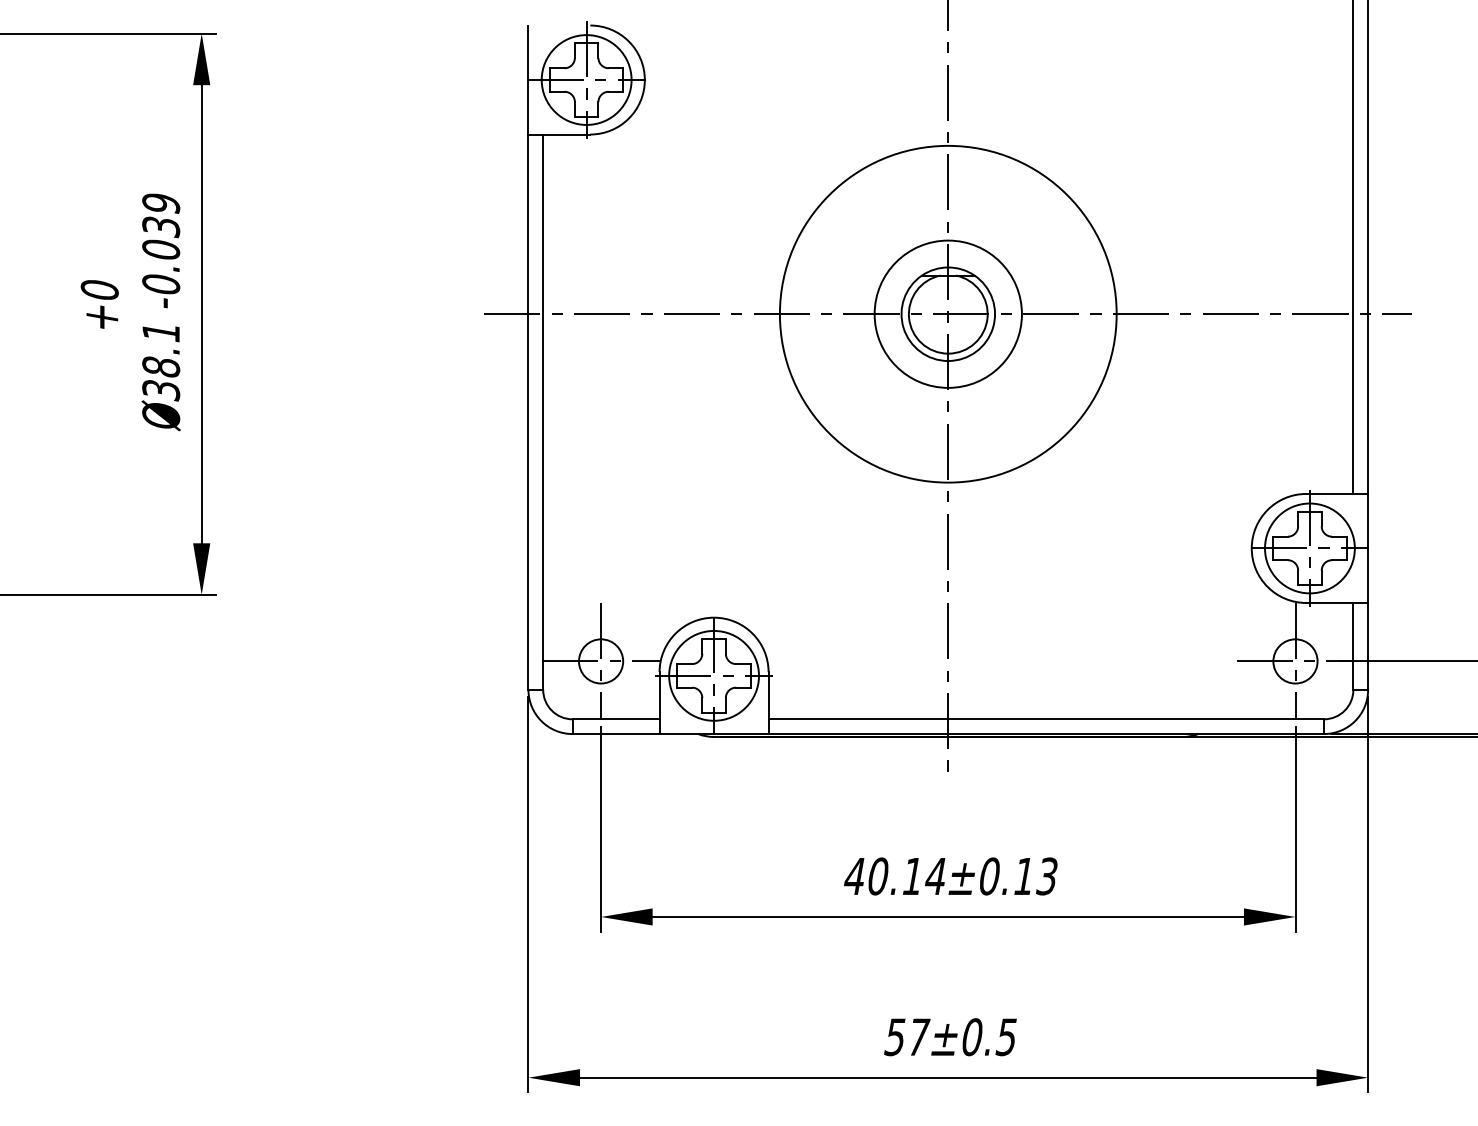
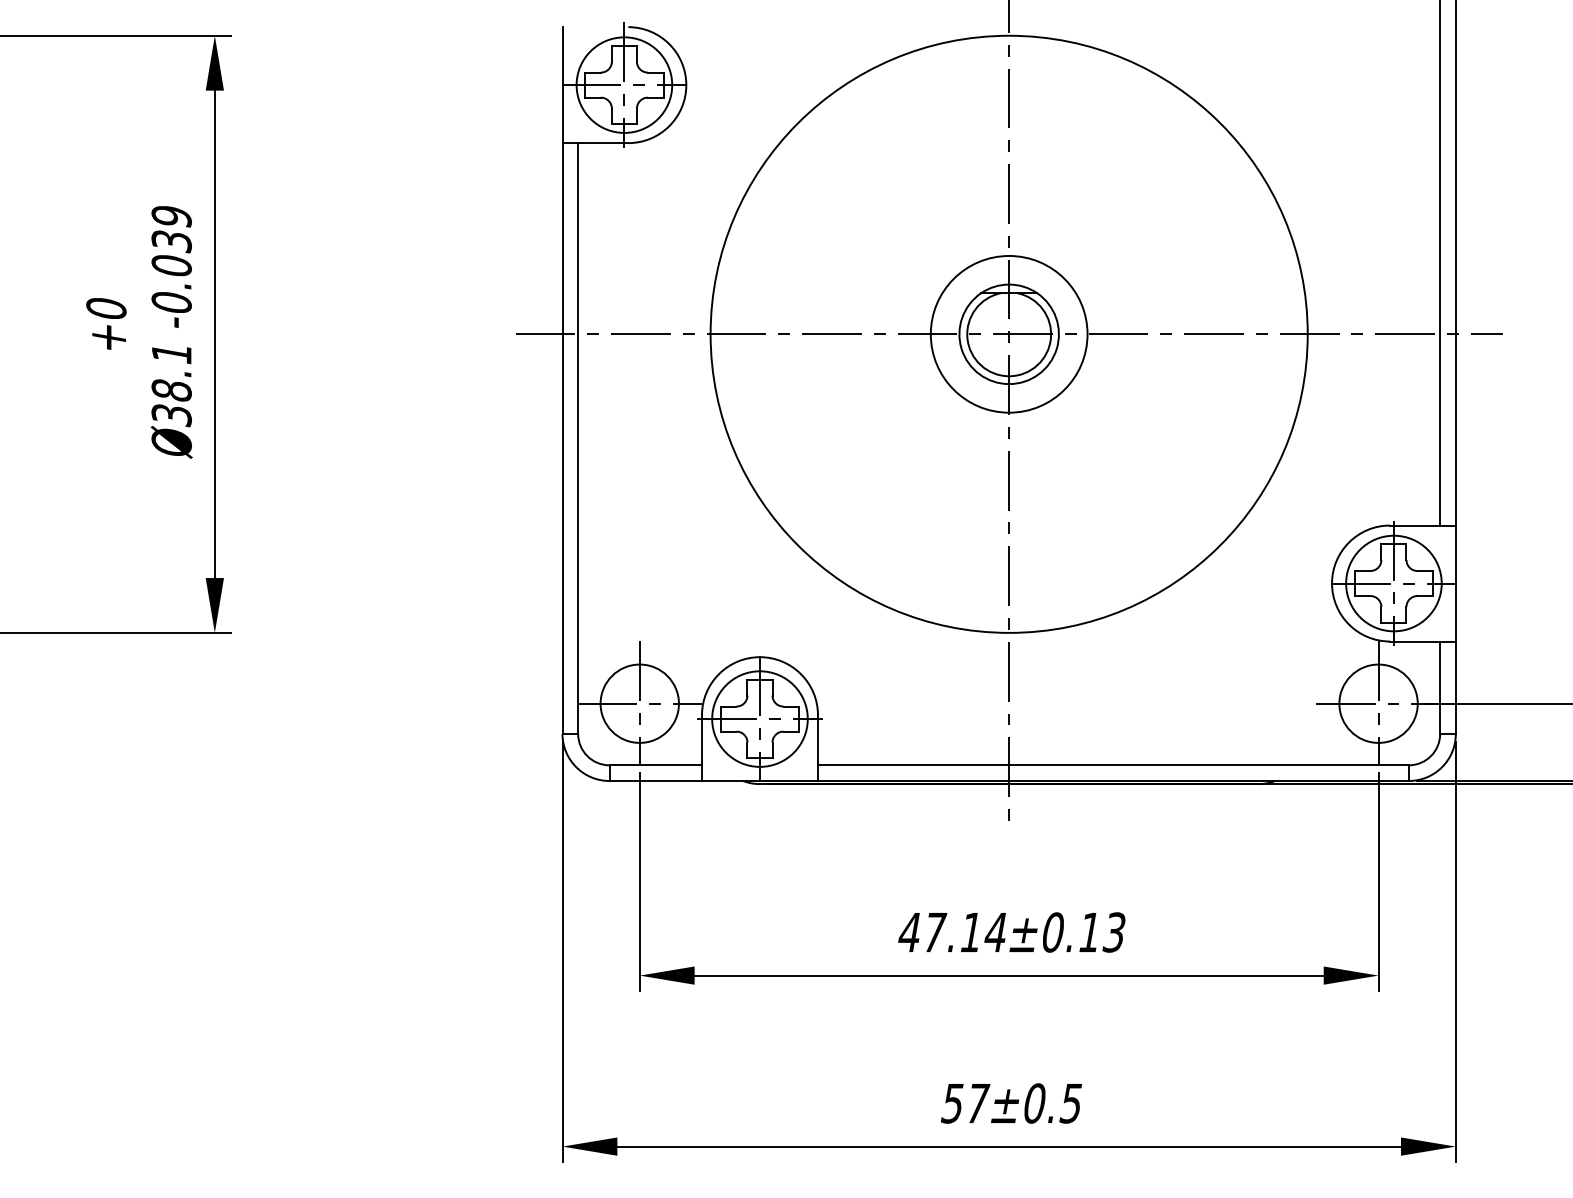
circle: (947, 313) -> (1008, 333), size x1.67
circle: (600, 661) -> (639, 703), size x1.67
circle: (1295, 661) -> (1378, 703), size x1.67
text: (879, 876) -> (935, 932), 40.14±0.13 -> 47.14±0.13

